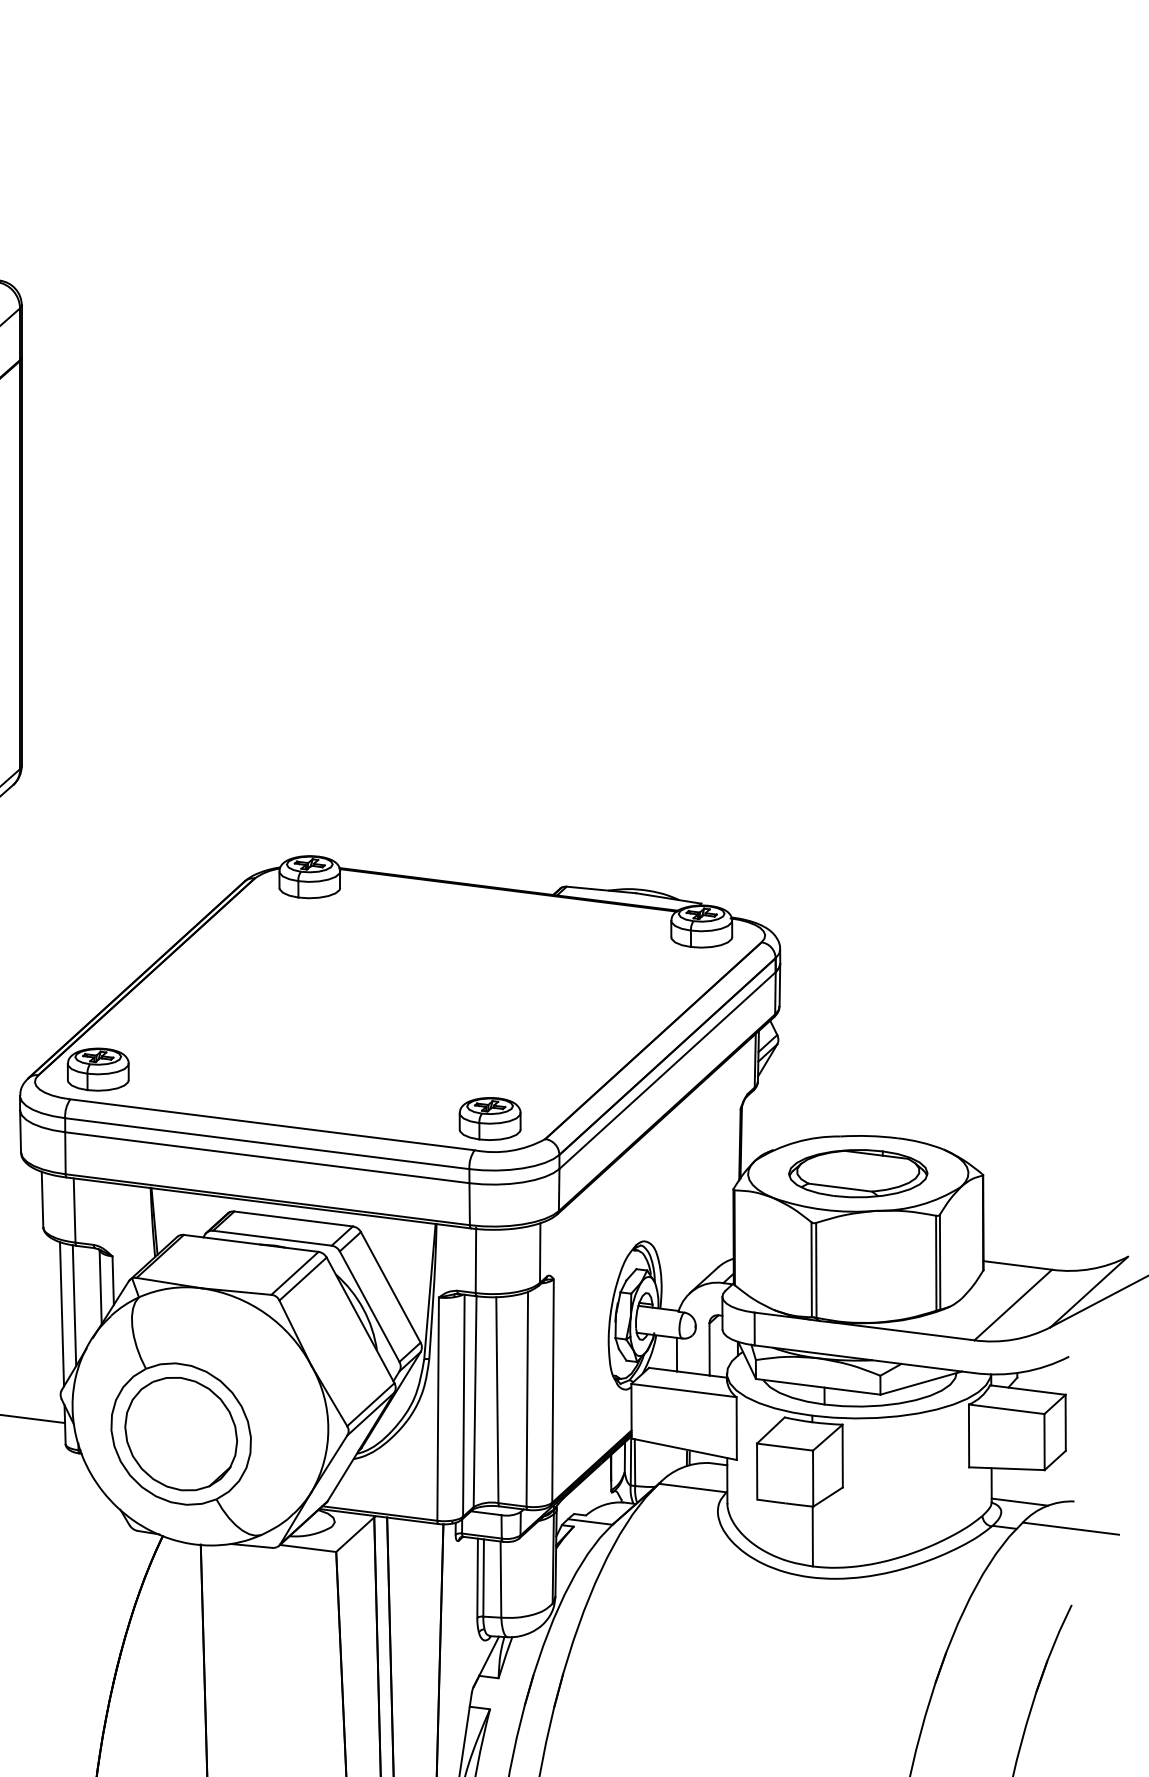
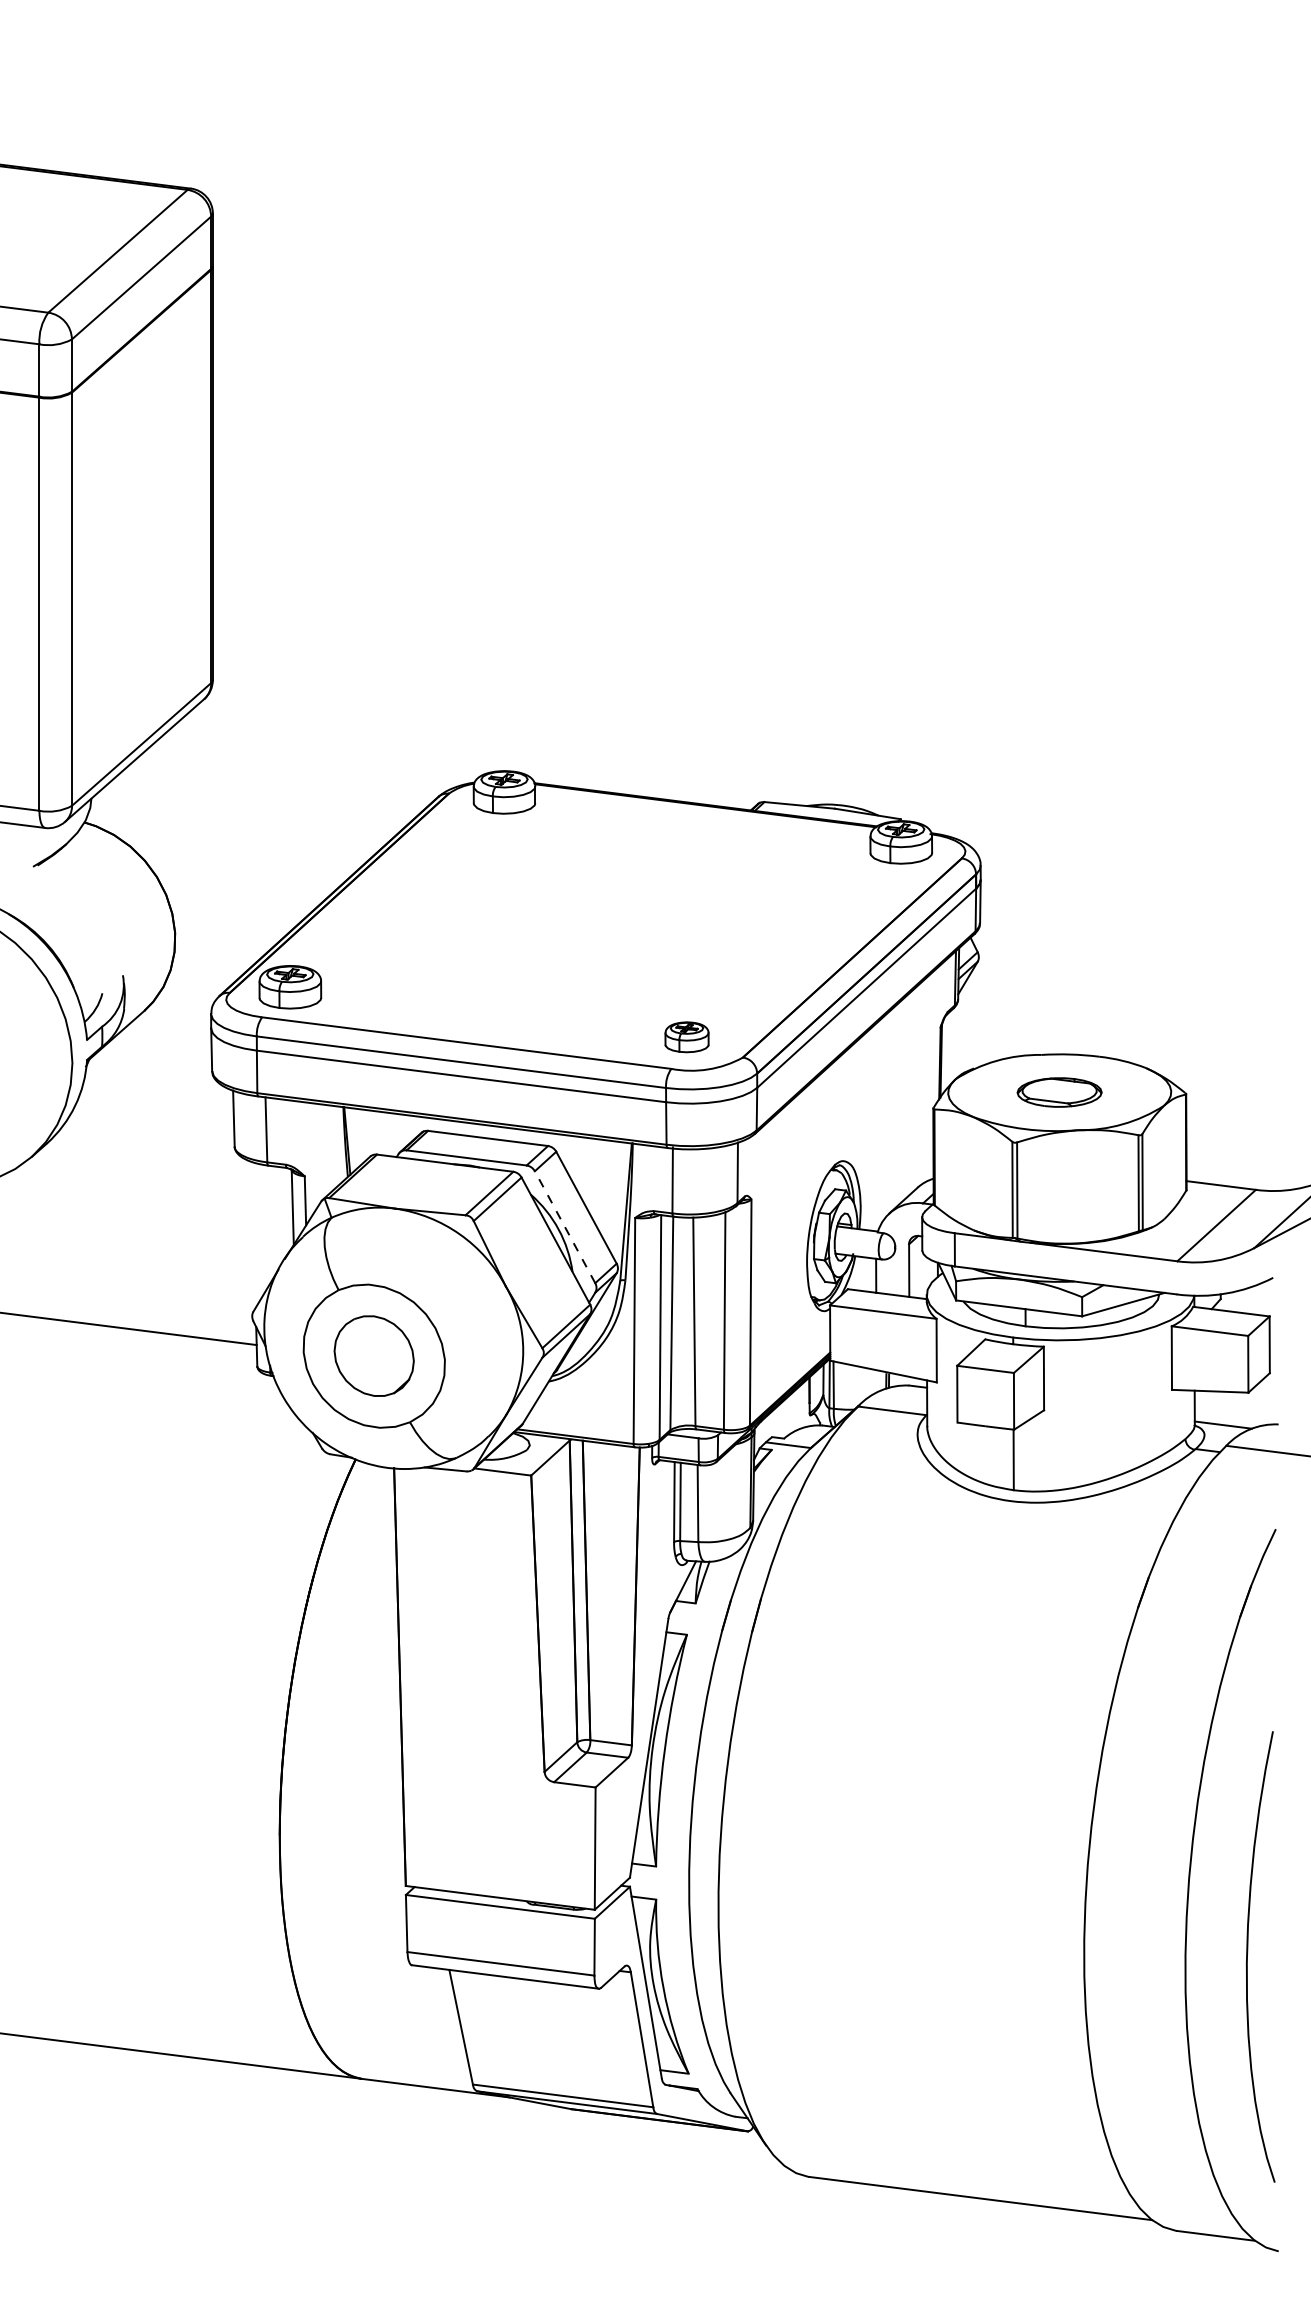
part: (489, 1119) -> (686, 1037), size x0.7
part: (858, 1173) -> (1059, 1092), size x0.6
line: (73, 1305) -> (265, 1226), removed
line: (370, 1306) -> (565, 1227), solid -> dashed
line: (61, 1313) -> (253, 1234), removed
part: (180, 1433) -> (373, 1355), size x0.7

